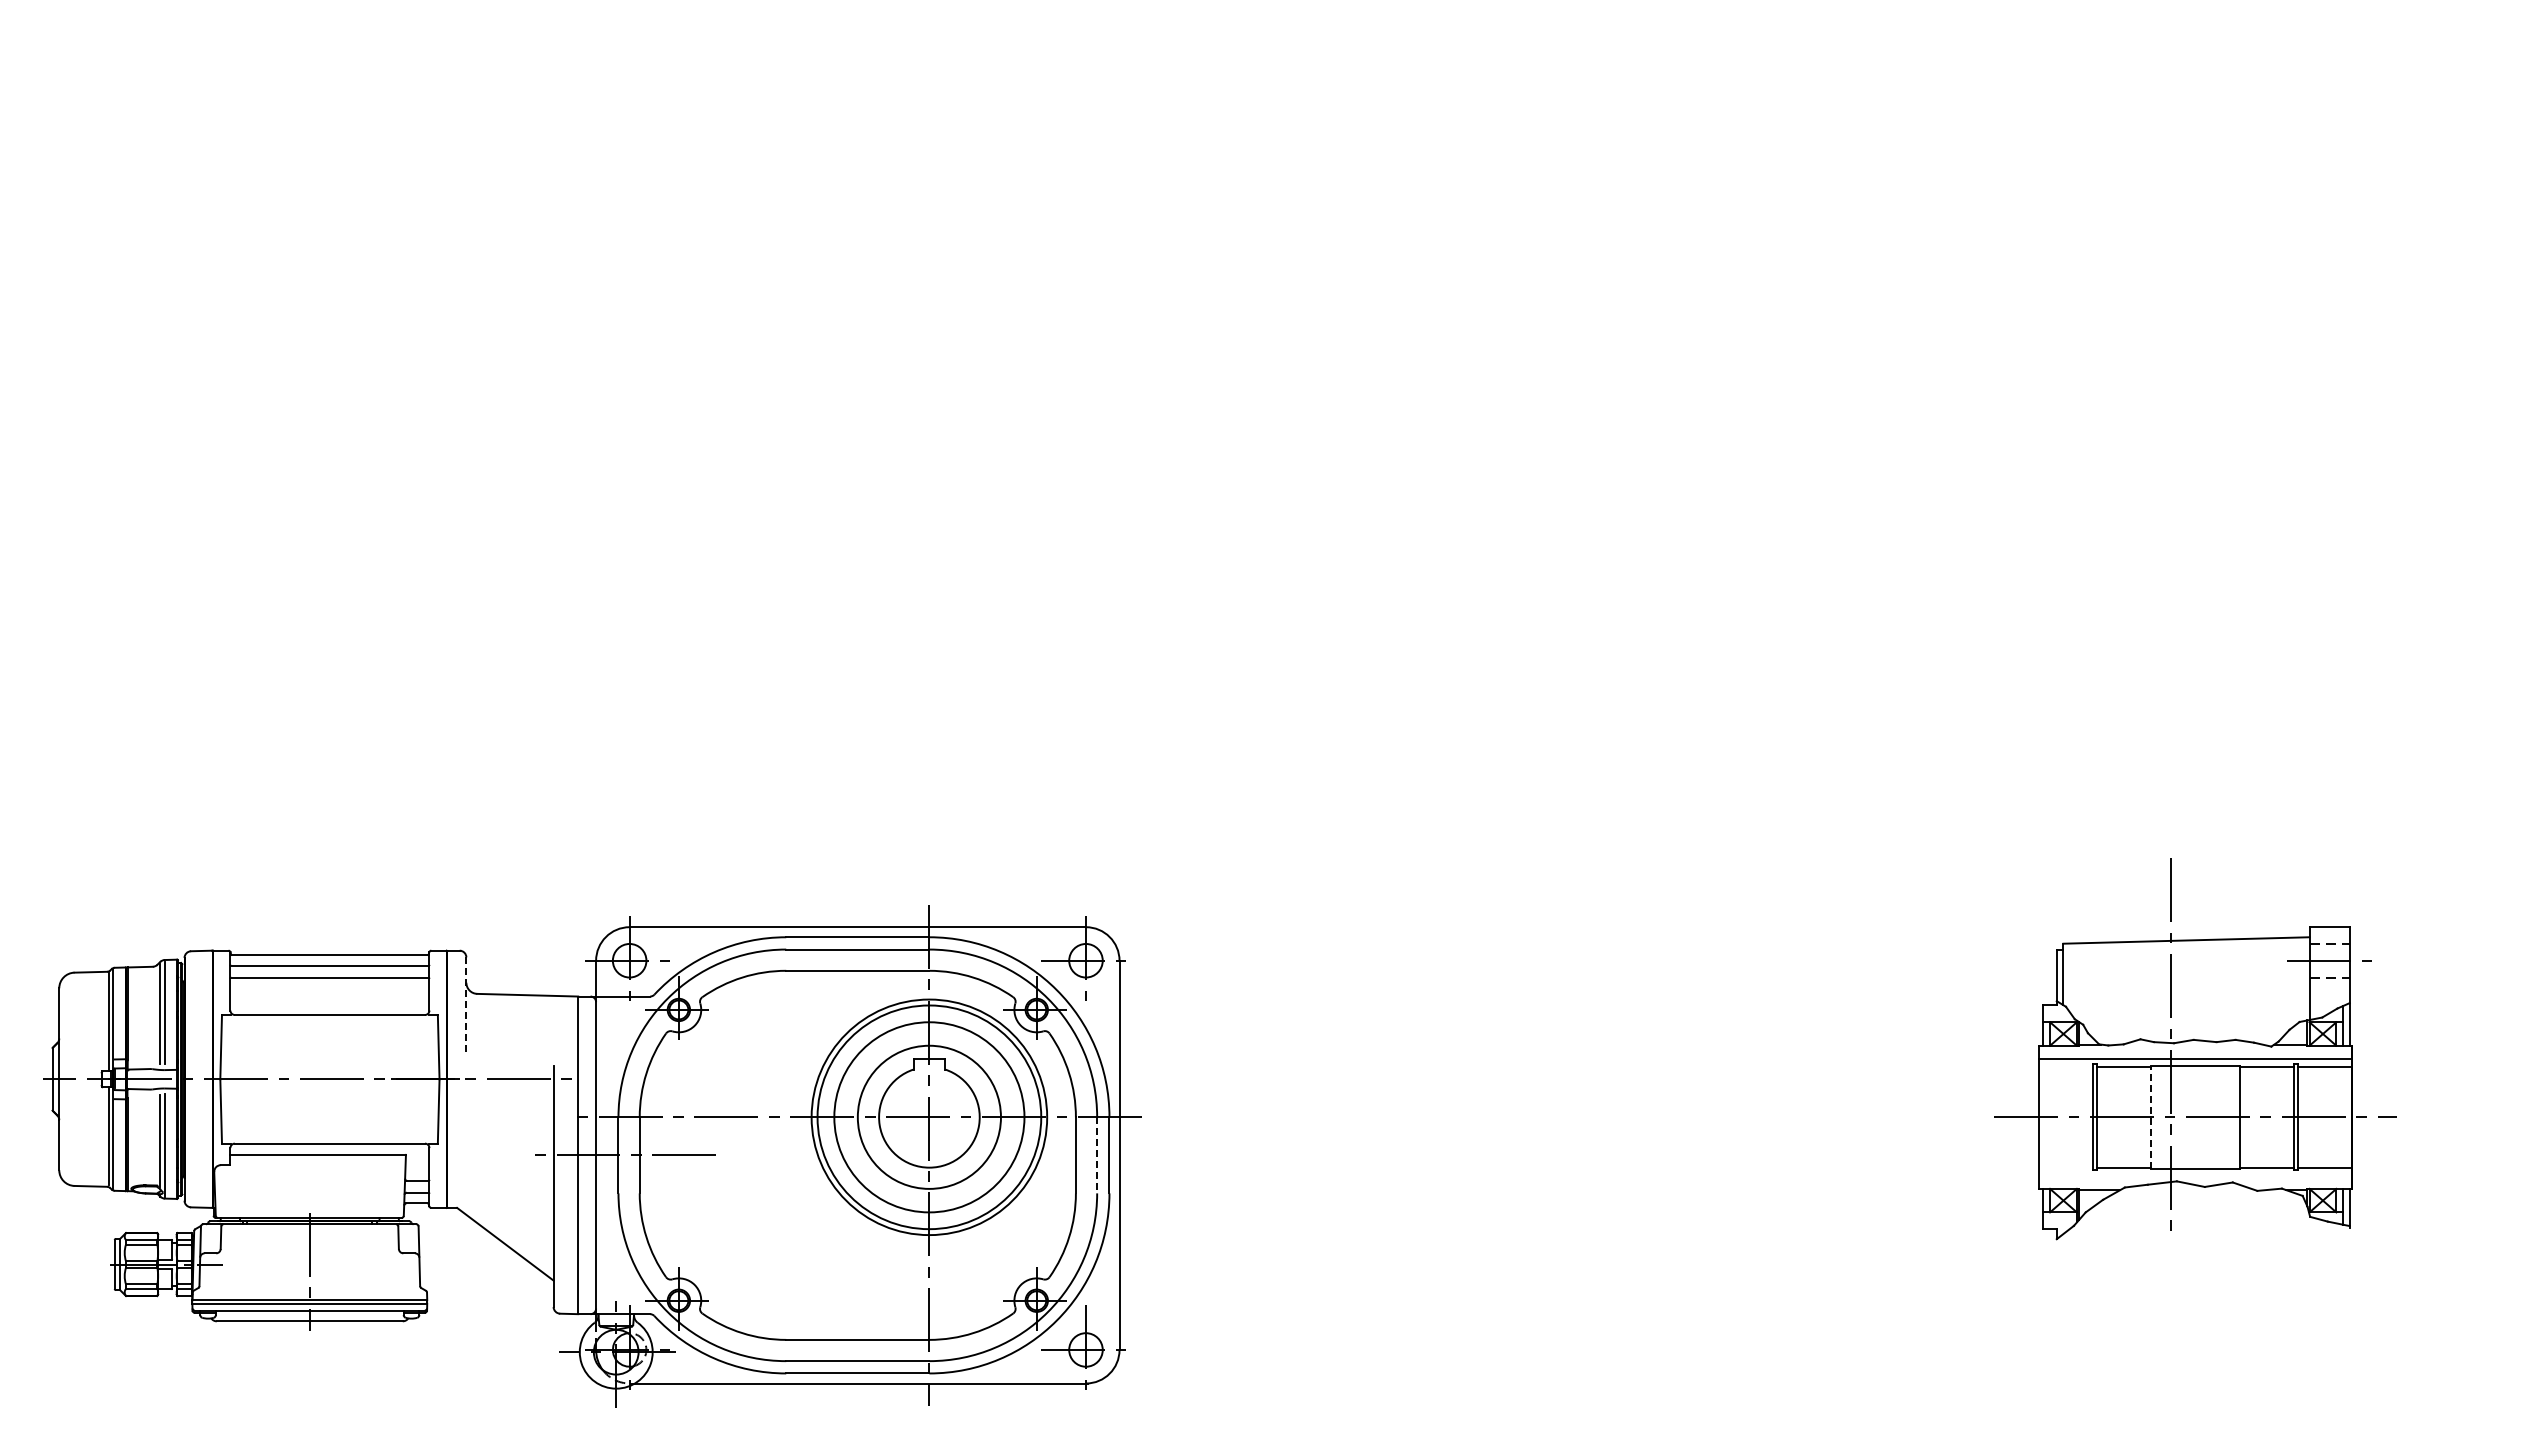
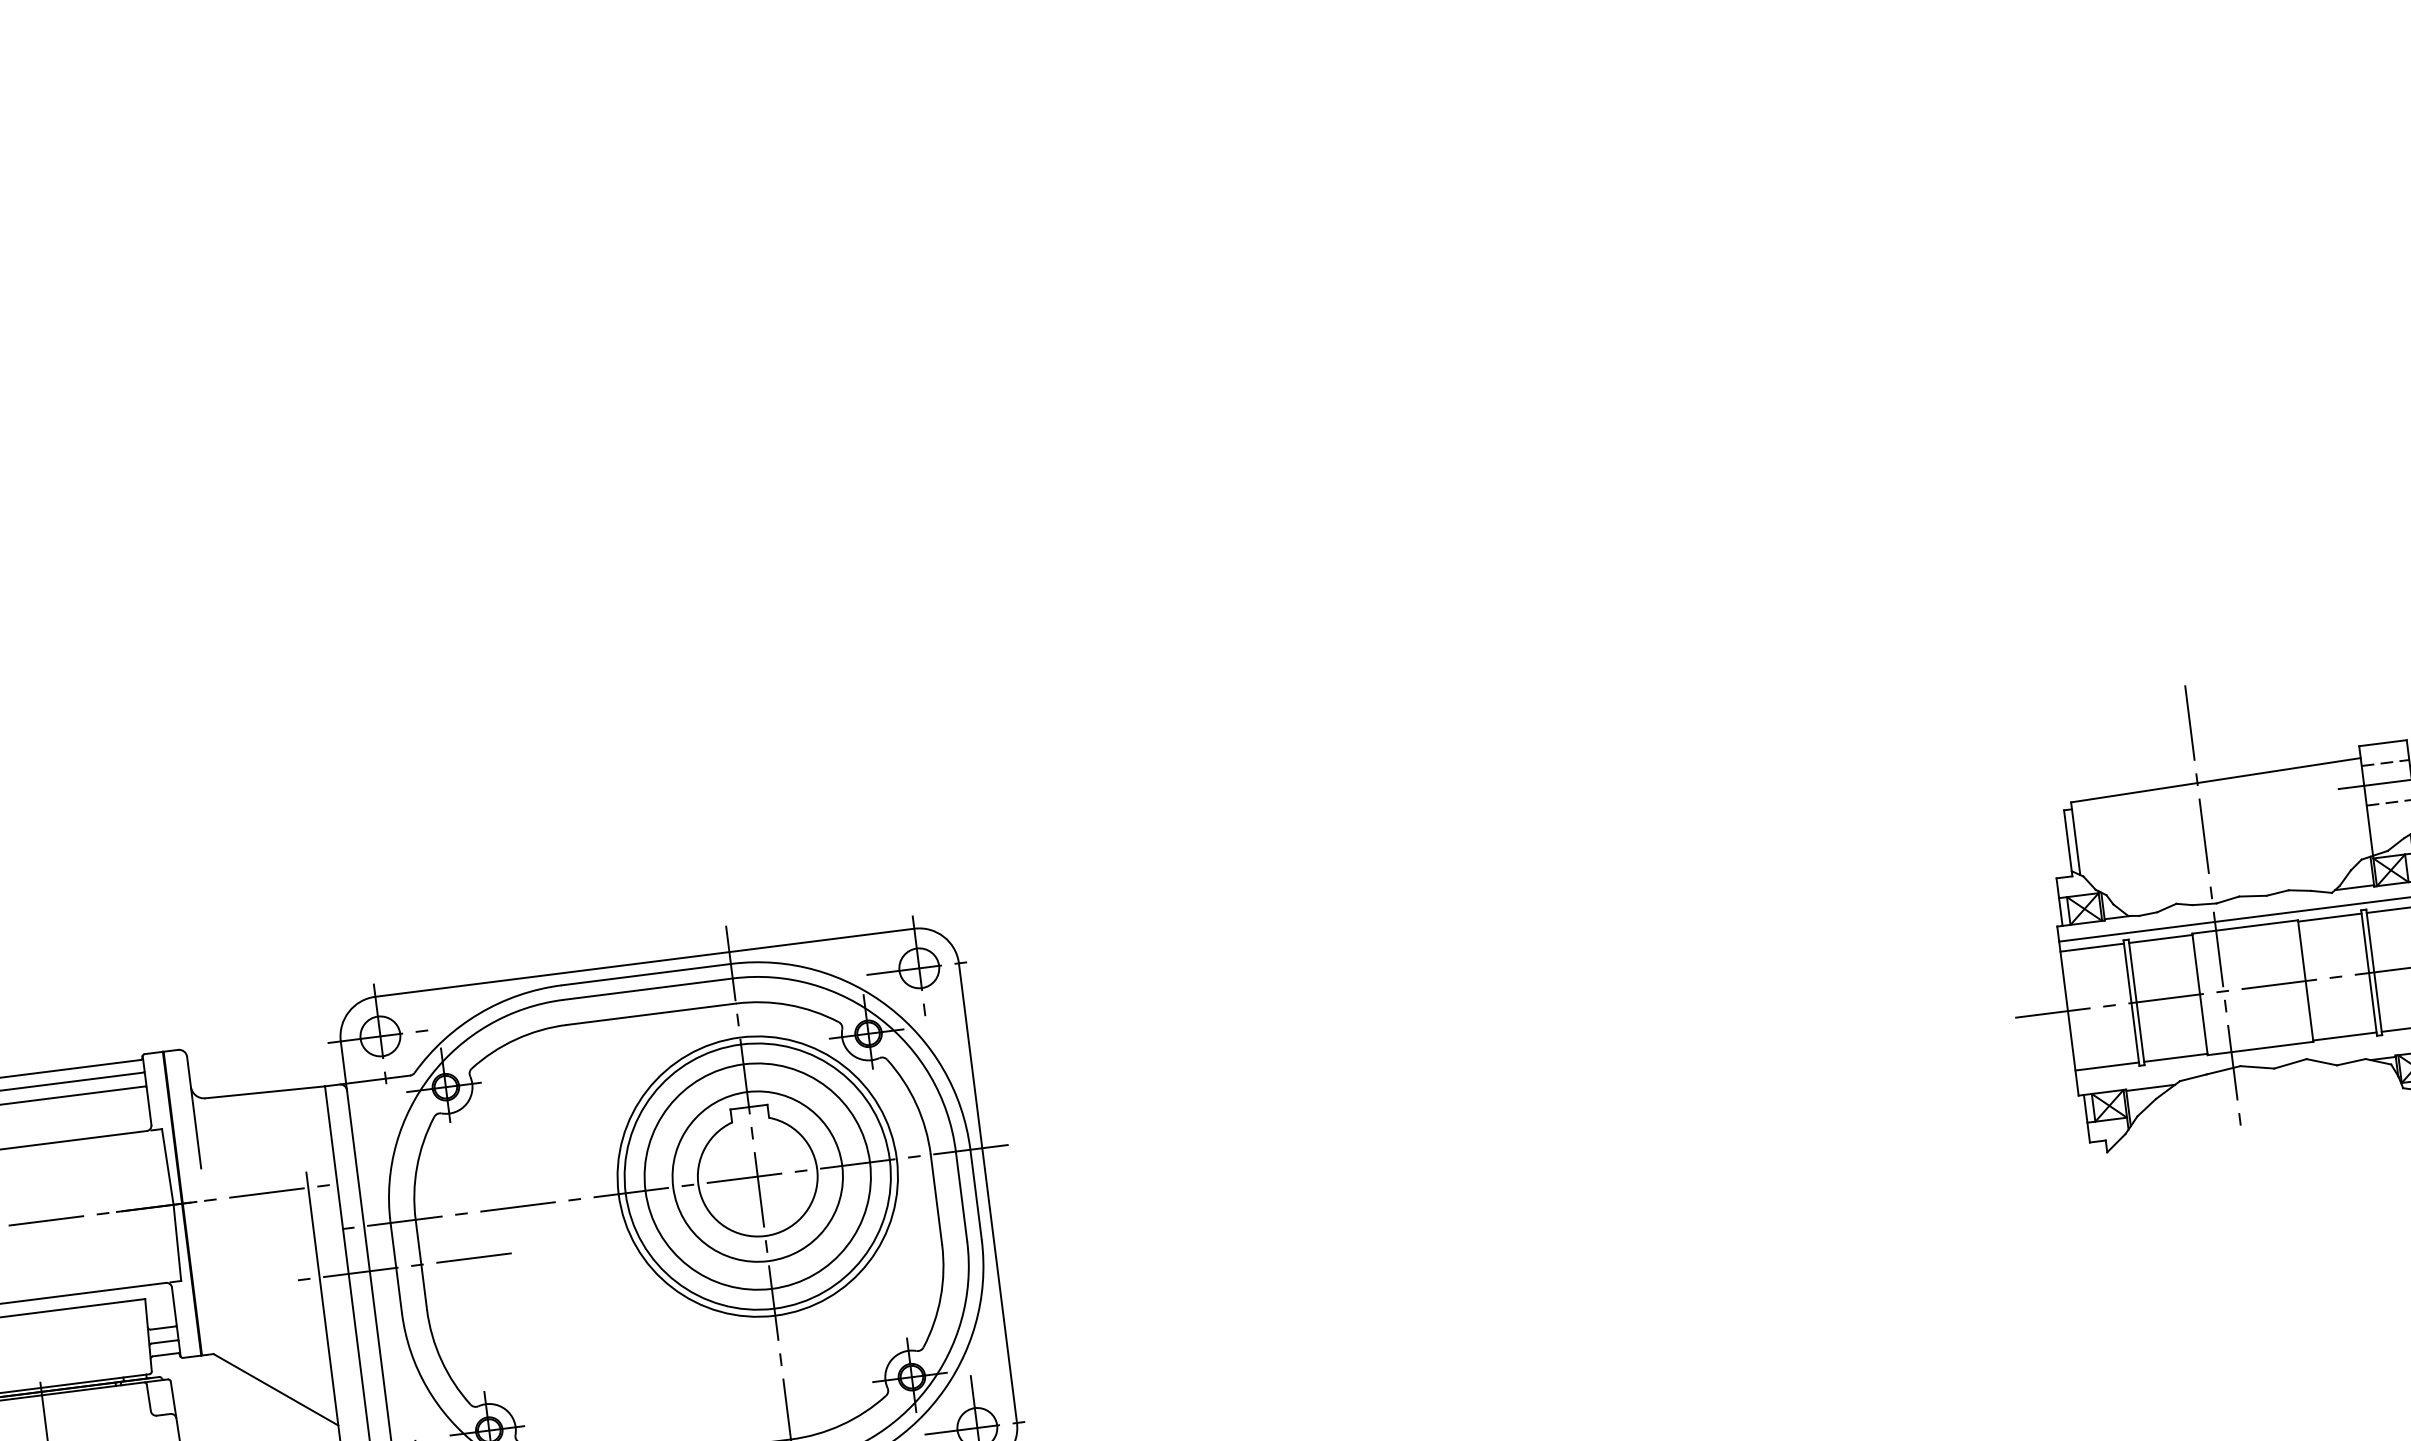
line: (466, 1005) -> (194, 1113), dashed -> solid
line: (2065, 1067) -> (2091, 948), added
line: (2150, 1116) -> (2199, 993), dashed -> solid
line: (1097, 1155) -> (961, 1196), dashed -> solid
line: (2065, 1167) -> (2106, 1066), added

